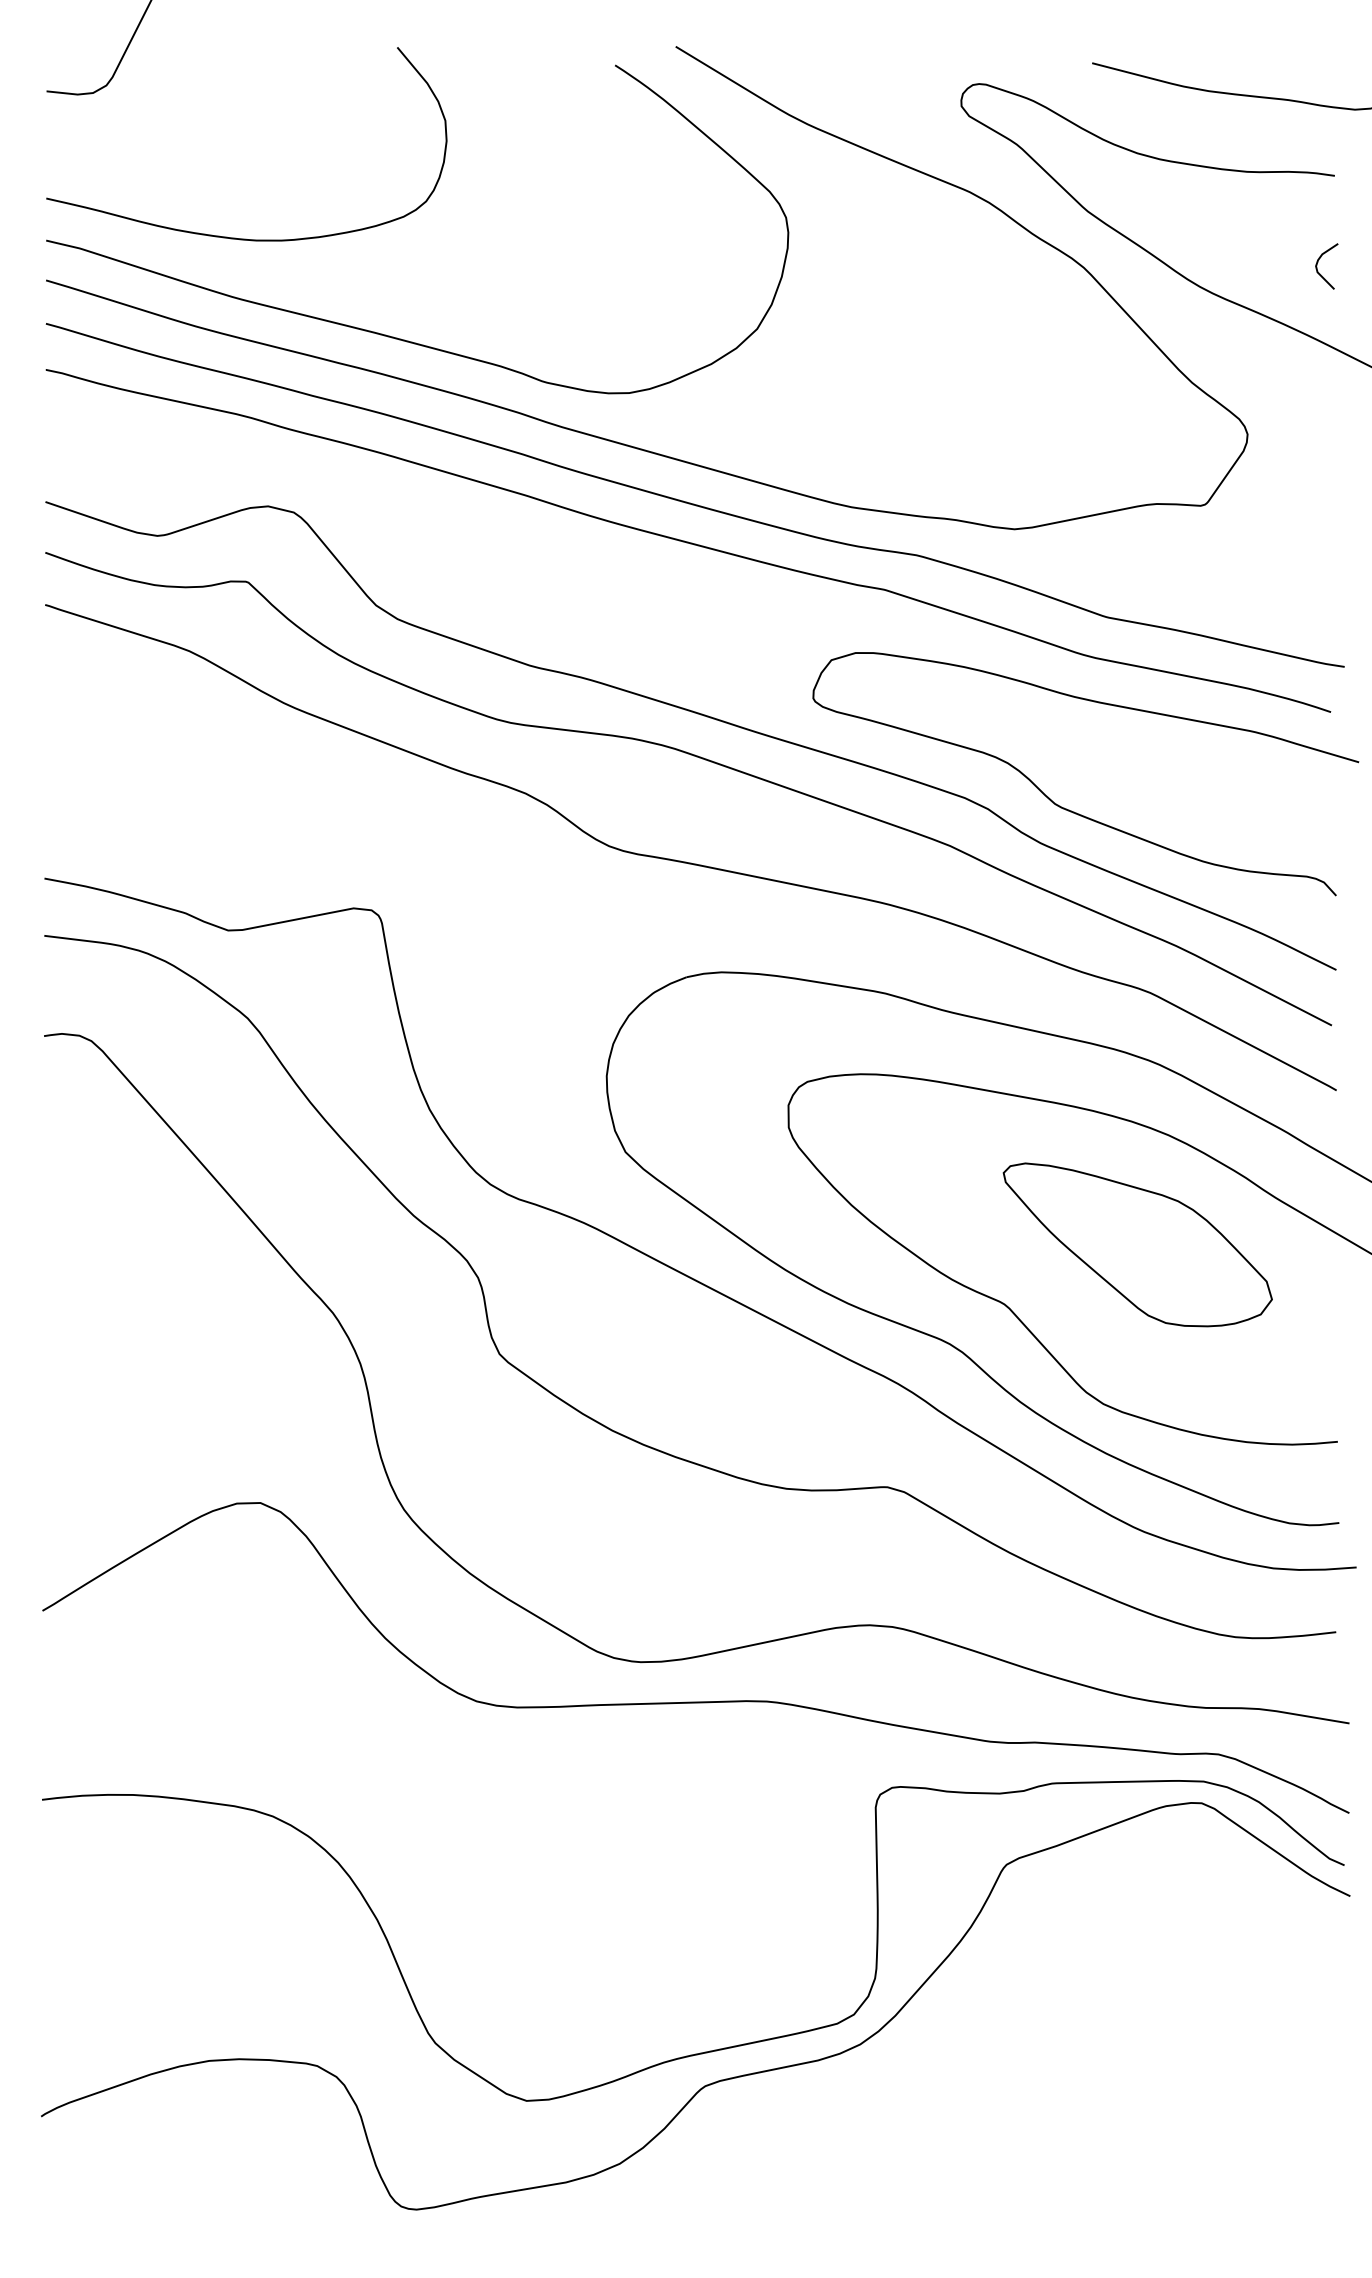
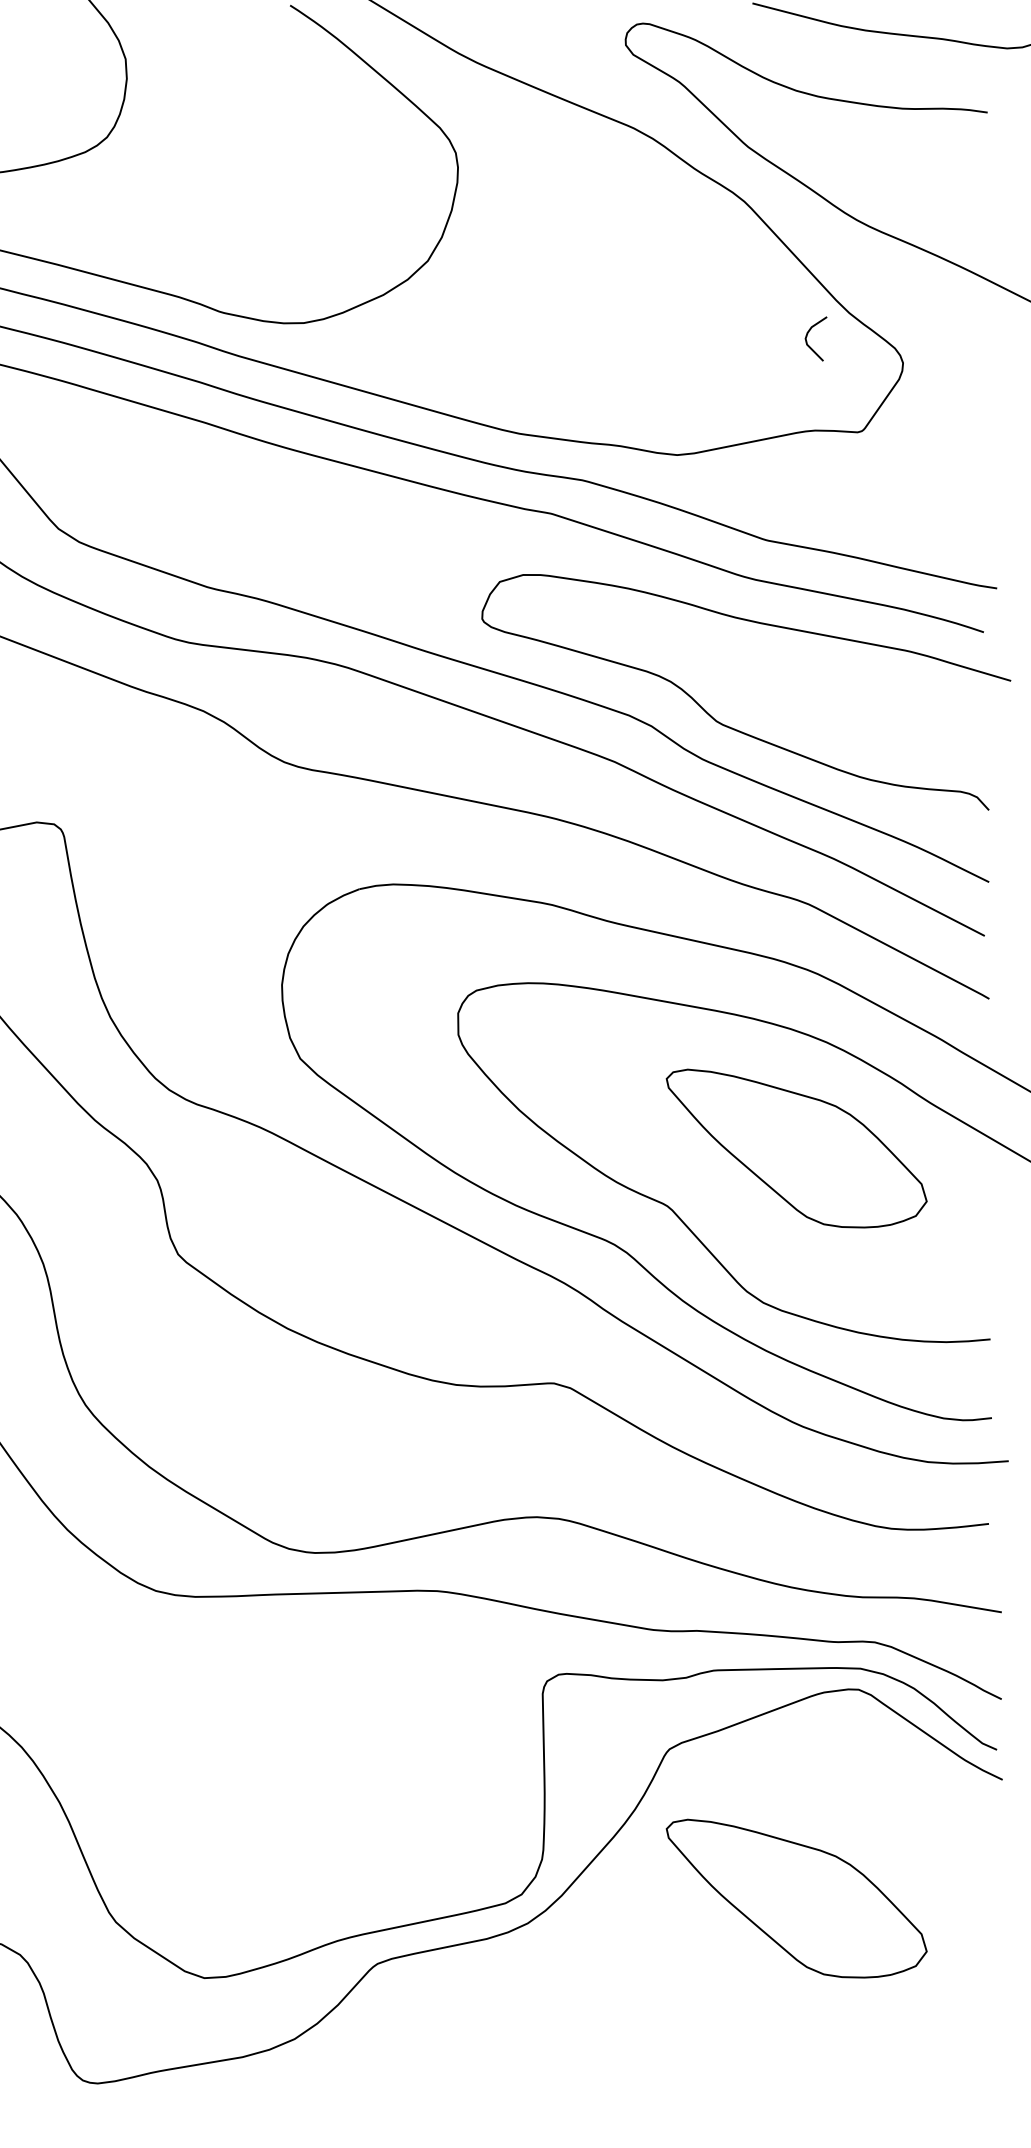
curve: (1318, 262) -> (808, 335), moved
part: (1137, 2018) -> (796, 1898), added

